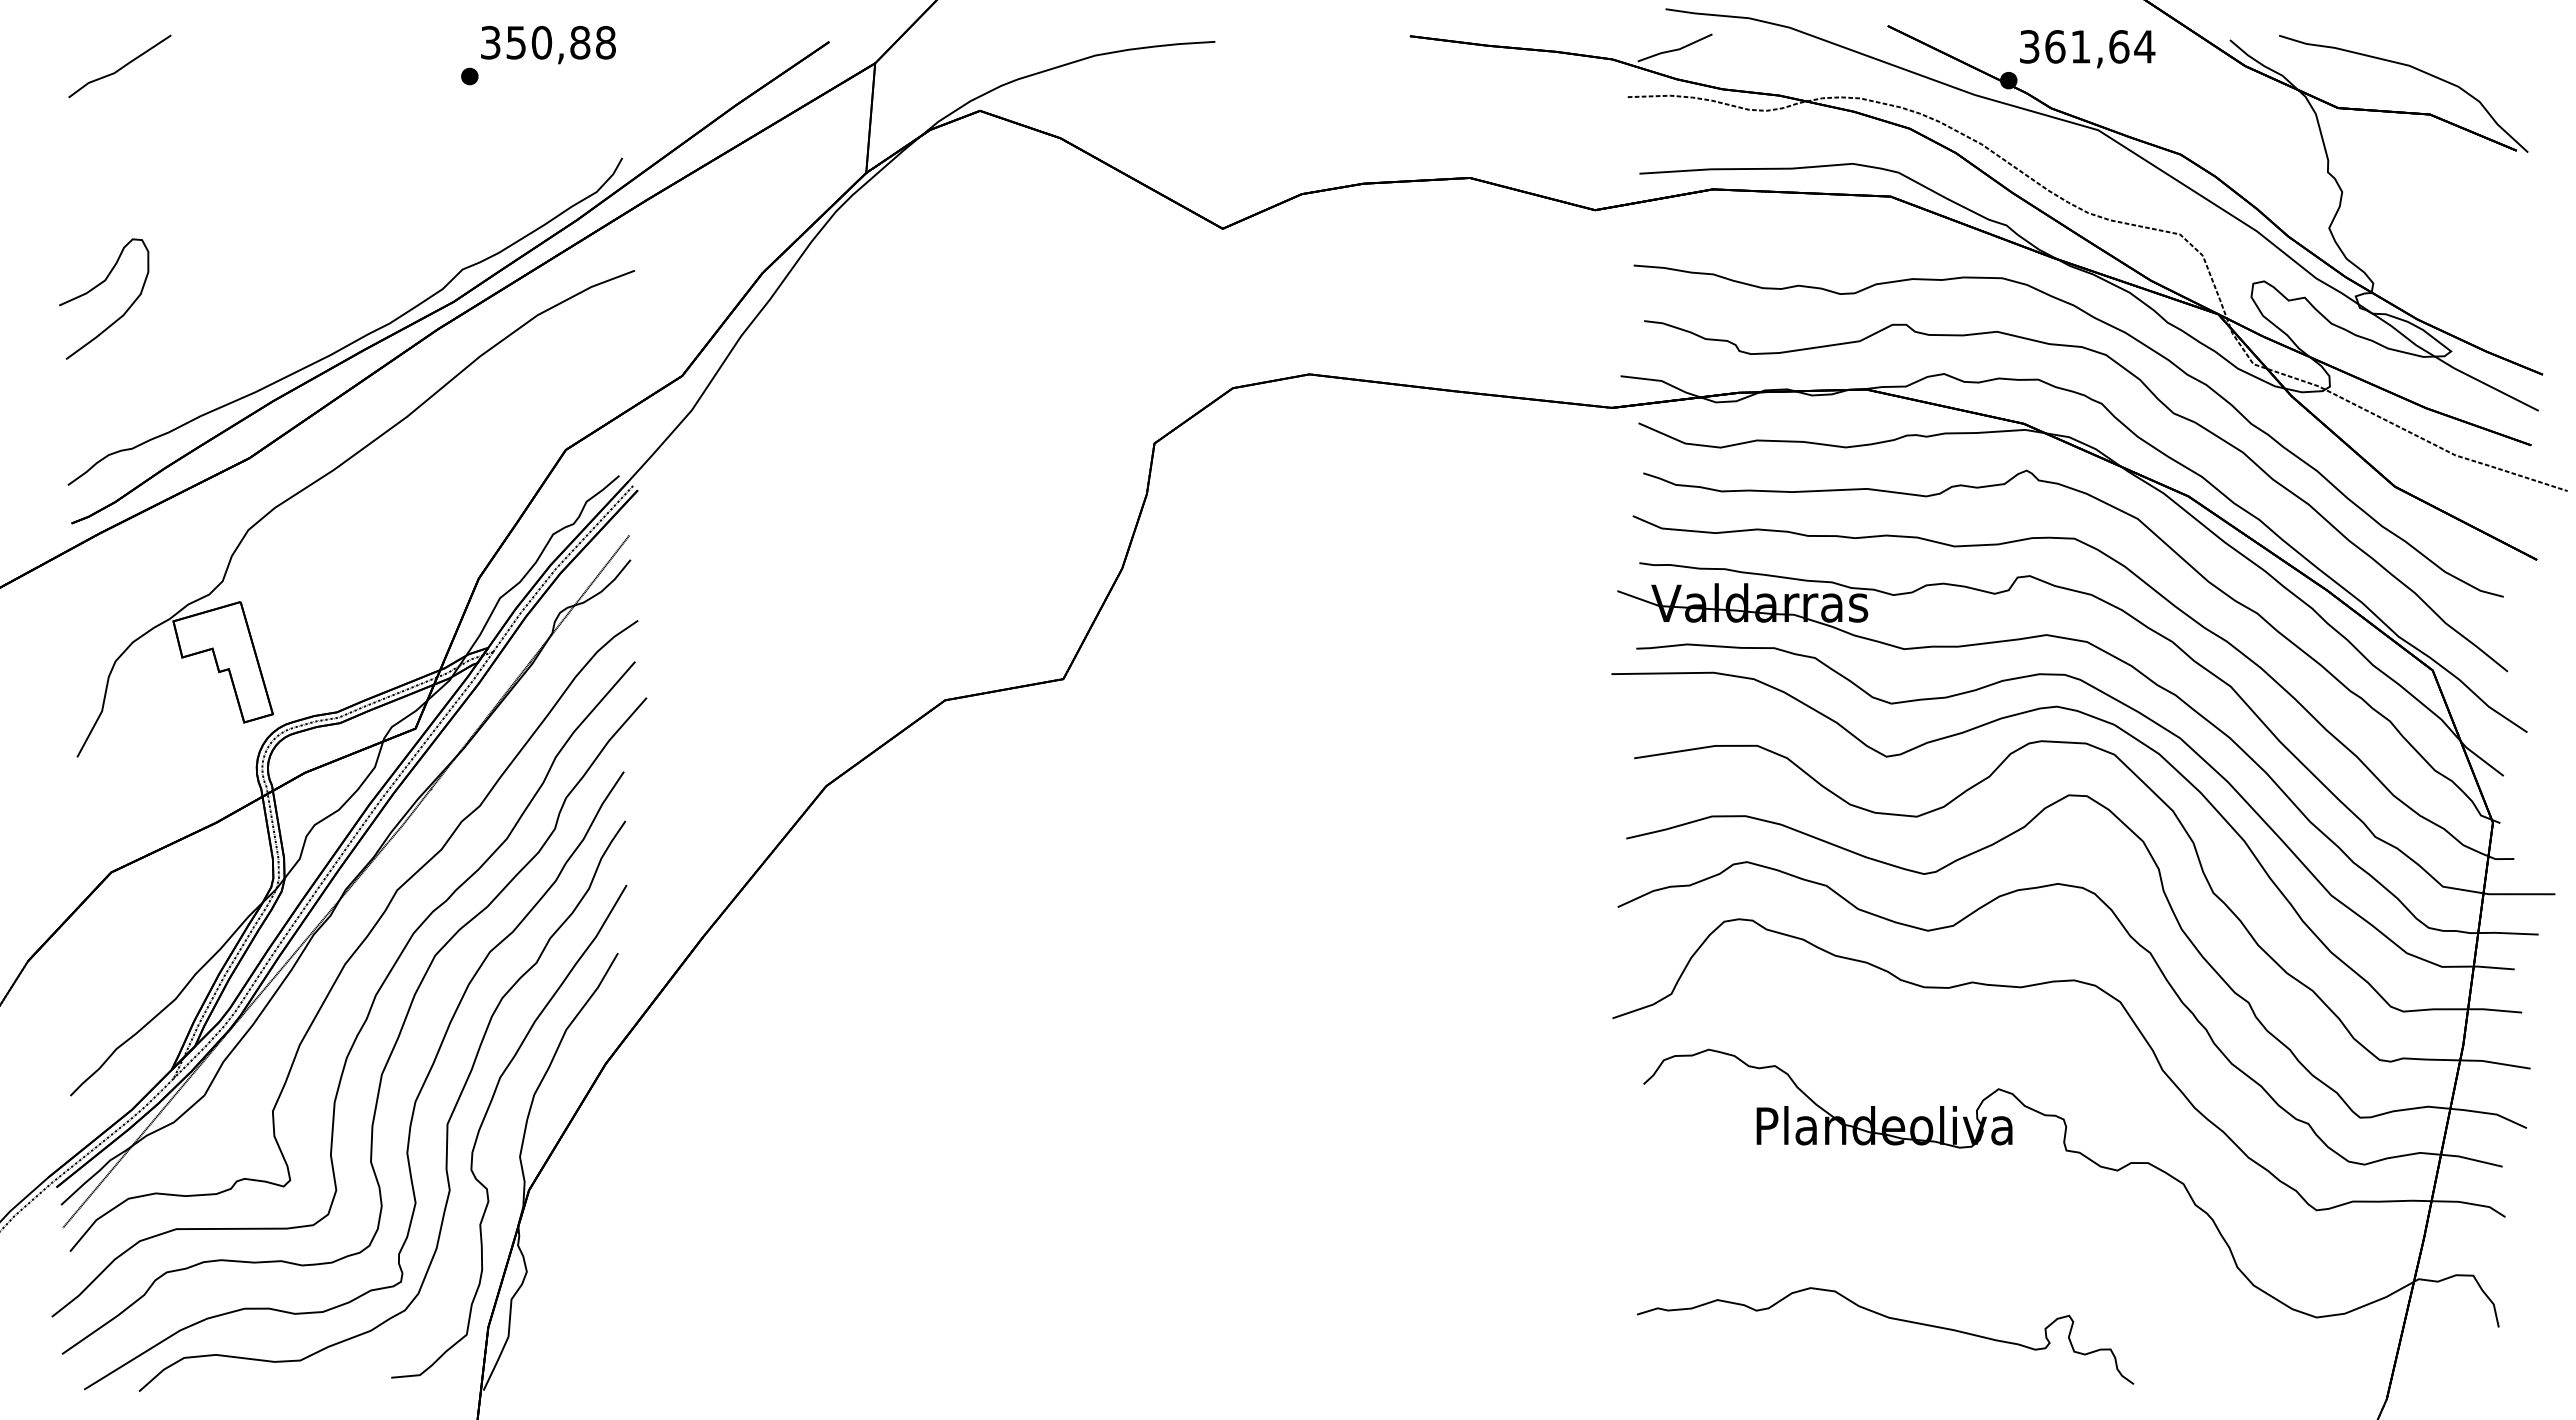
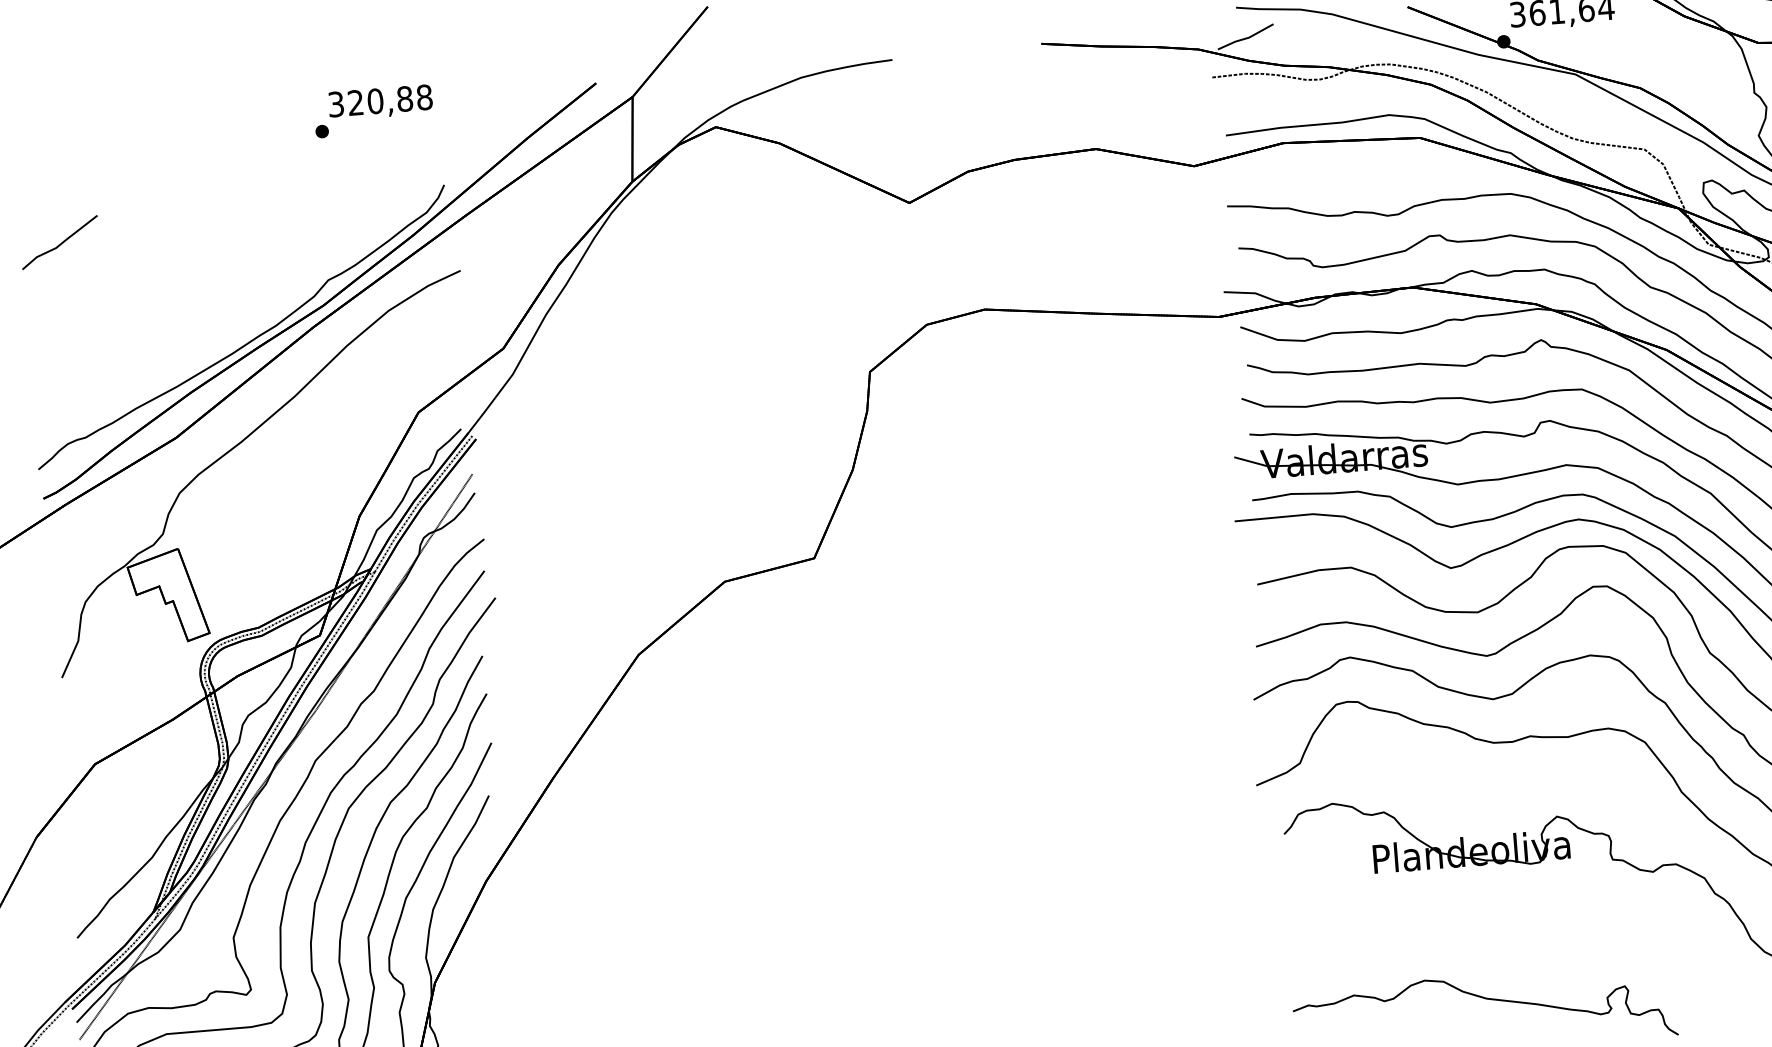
text: (515, 42) -> (355, 102), 350,88 -> 320,88
curve: (120, 67) -> (60, 243), moved
curve: (98, 286) -> (49, 315), removed

